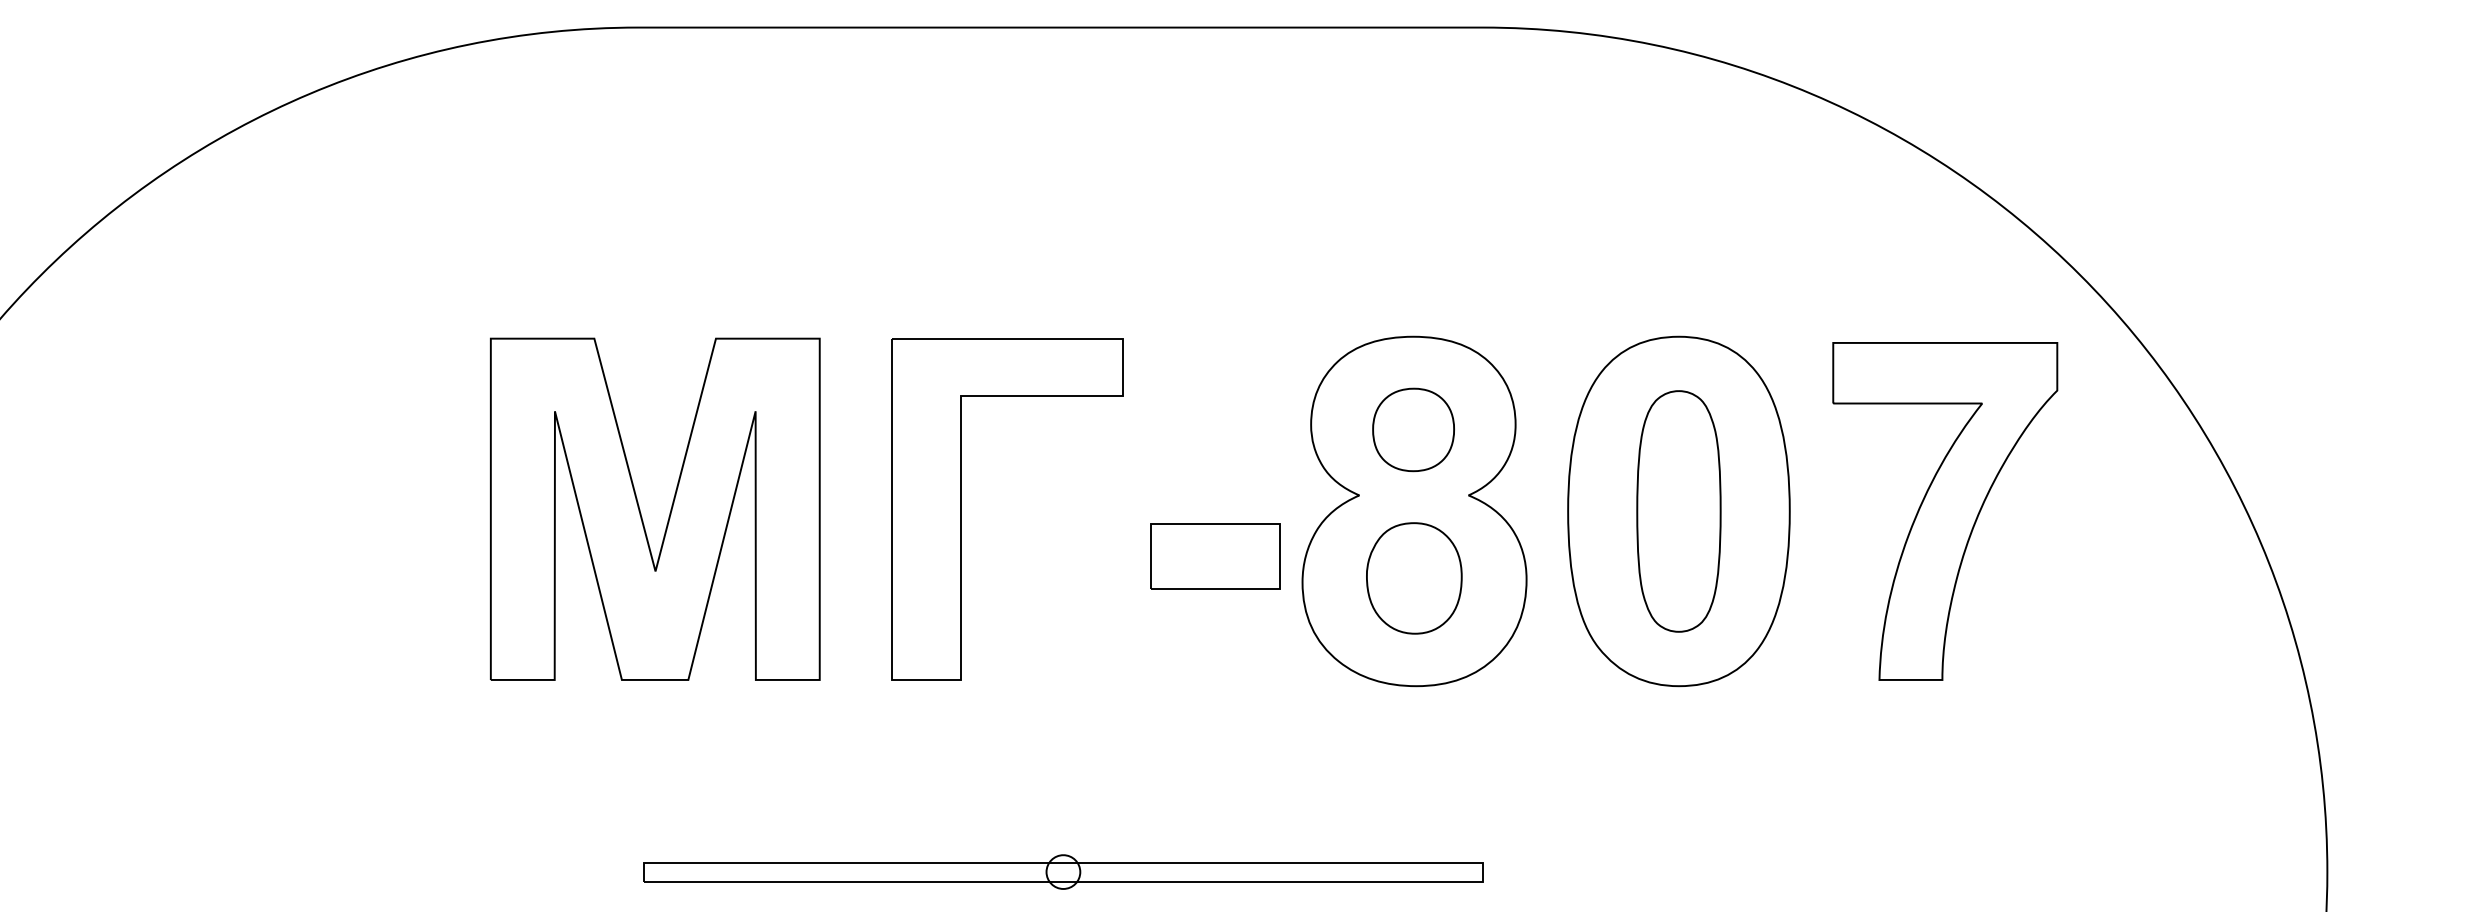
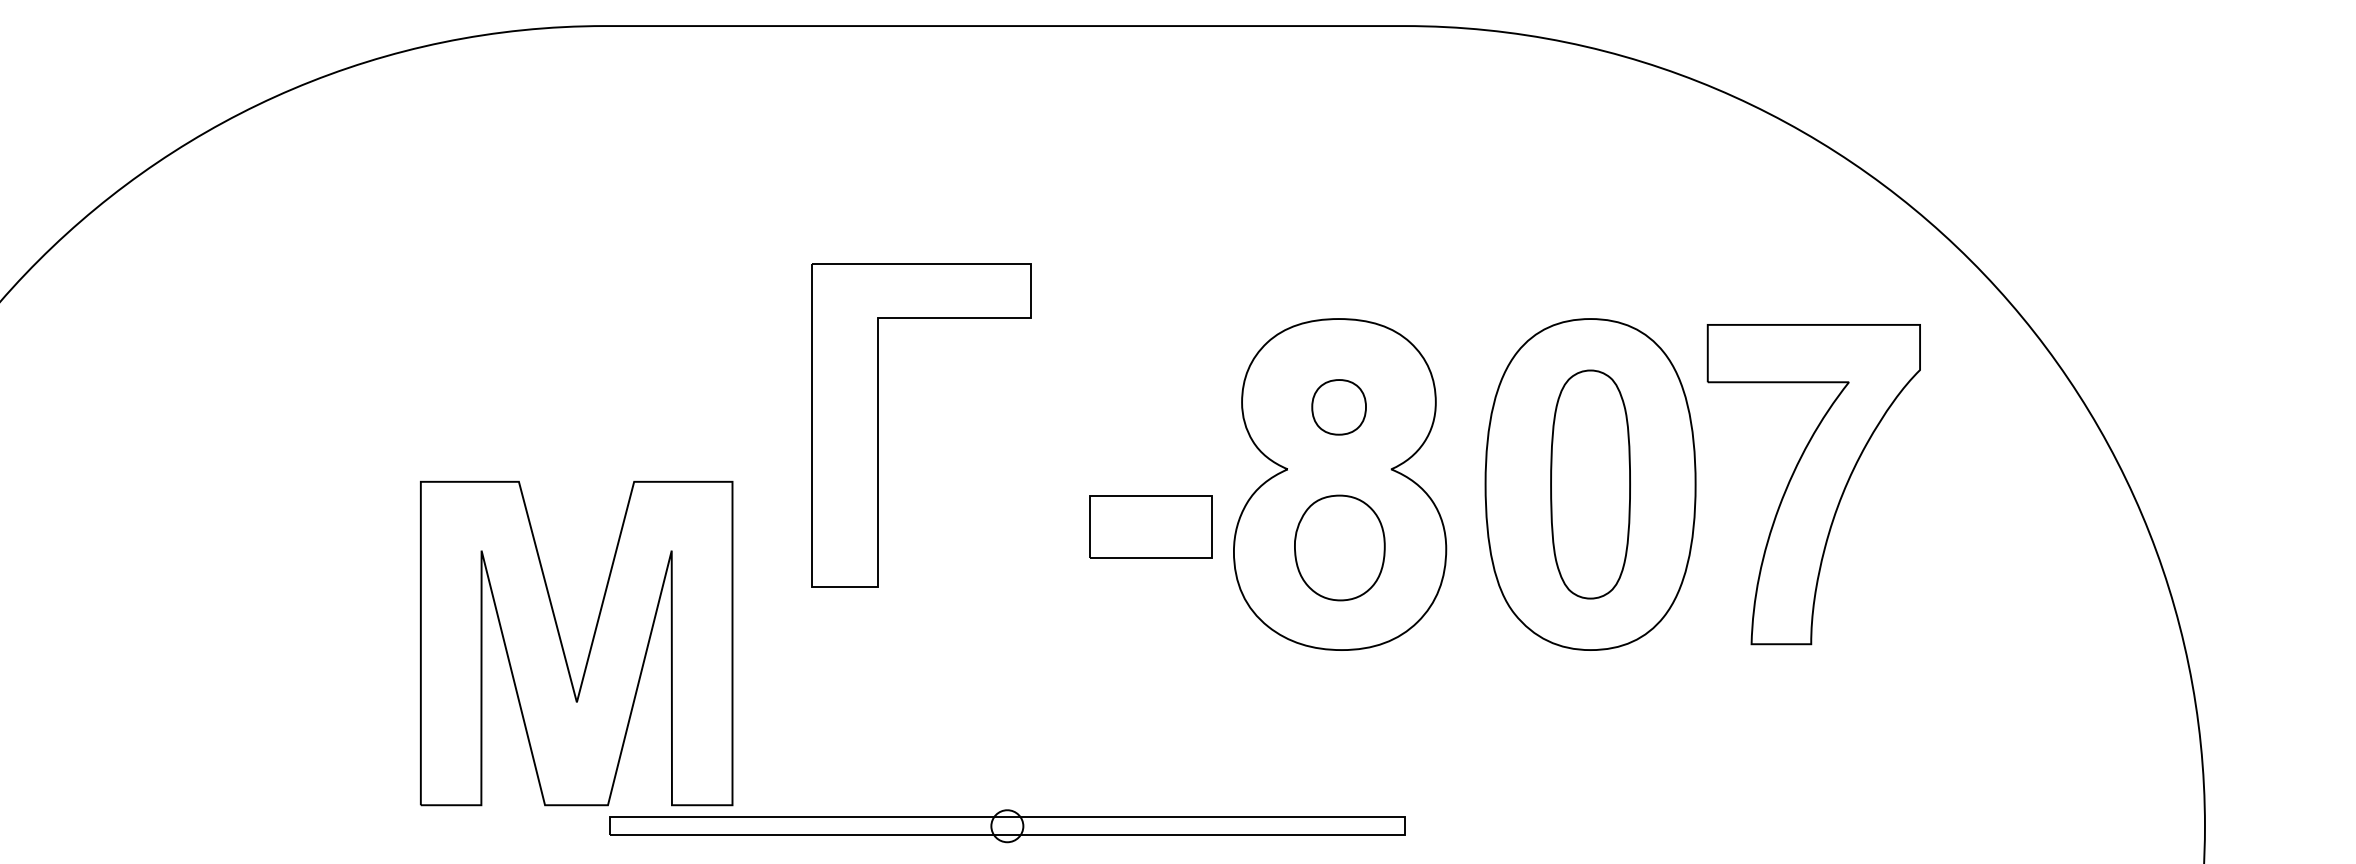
part: (1412, 430) -> (1338, 407), size x0.7
part: (962, 509) -> (878, 425), moved
part: (1944, 511) -> (1813, 484), moved
part: (641, 512) -> (563, 646), moved

